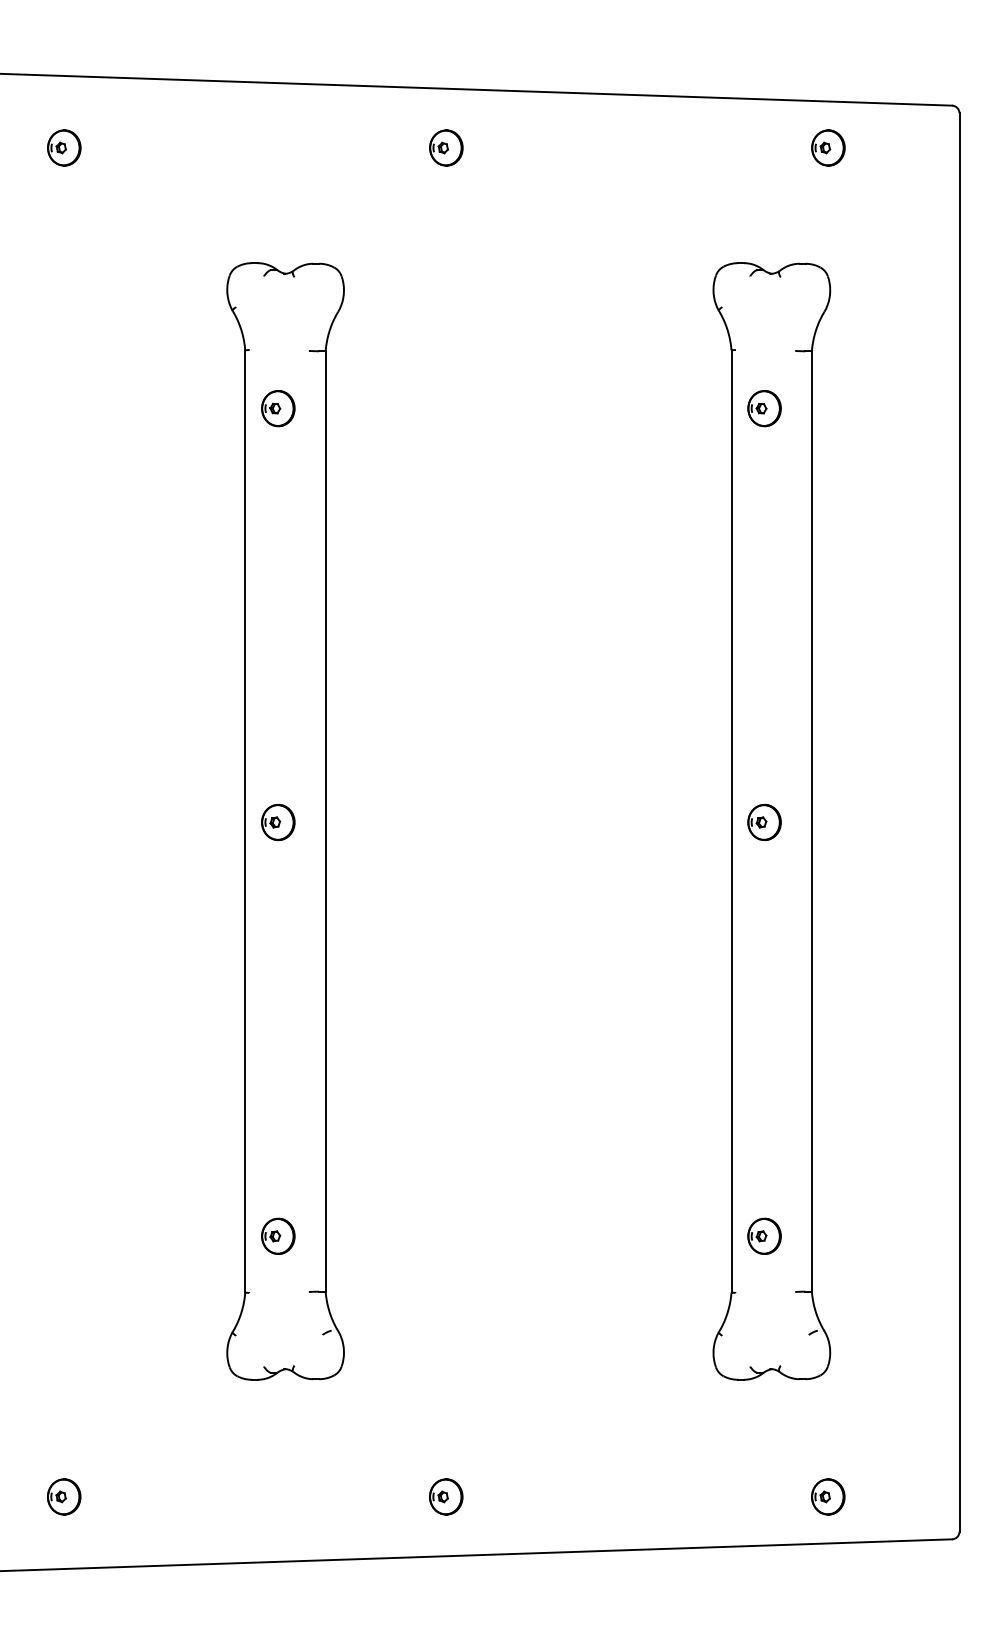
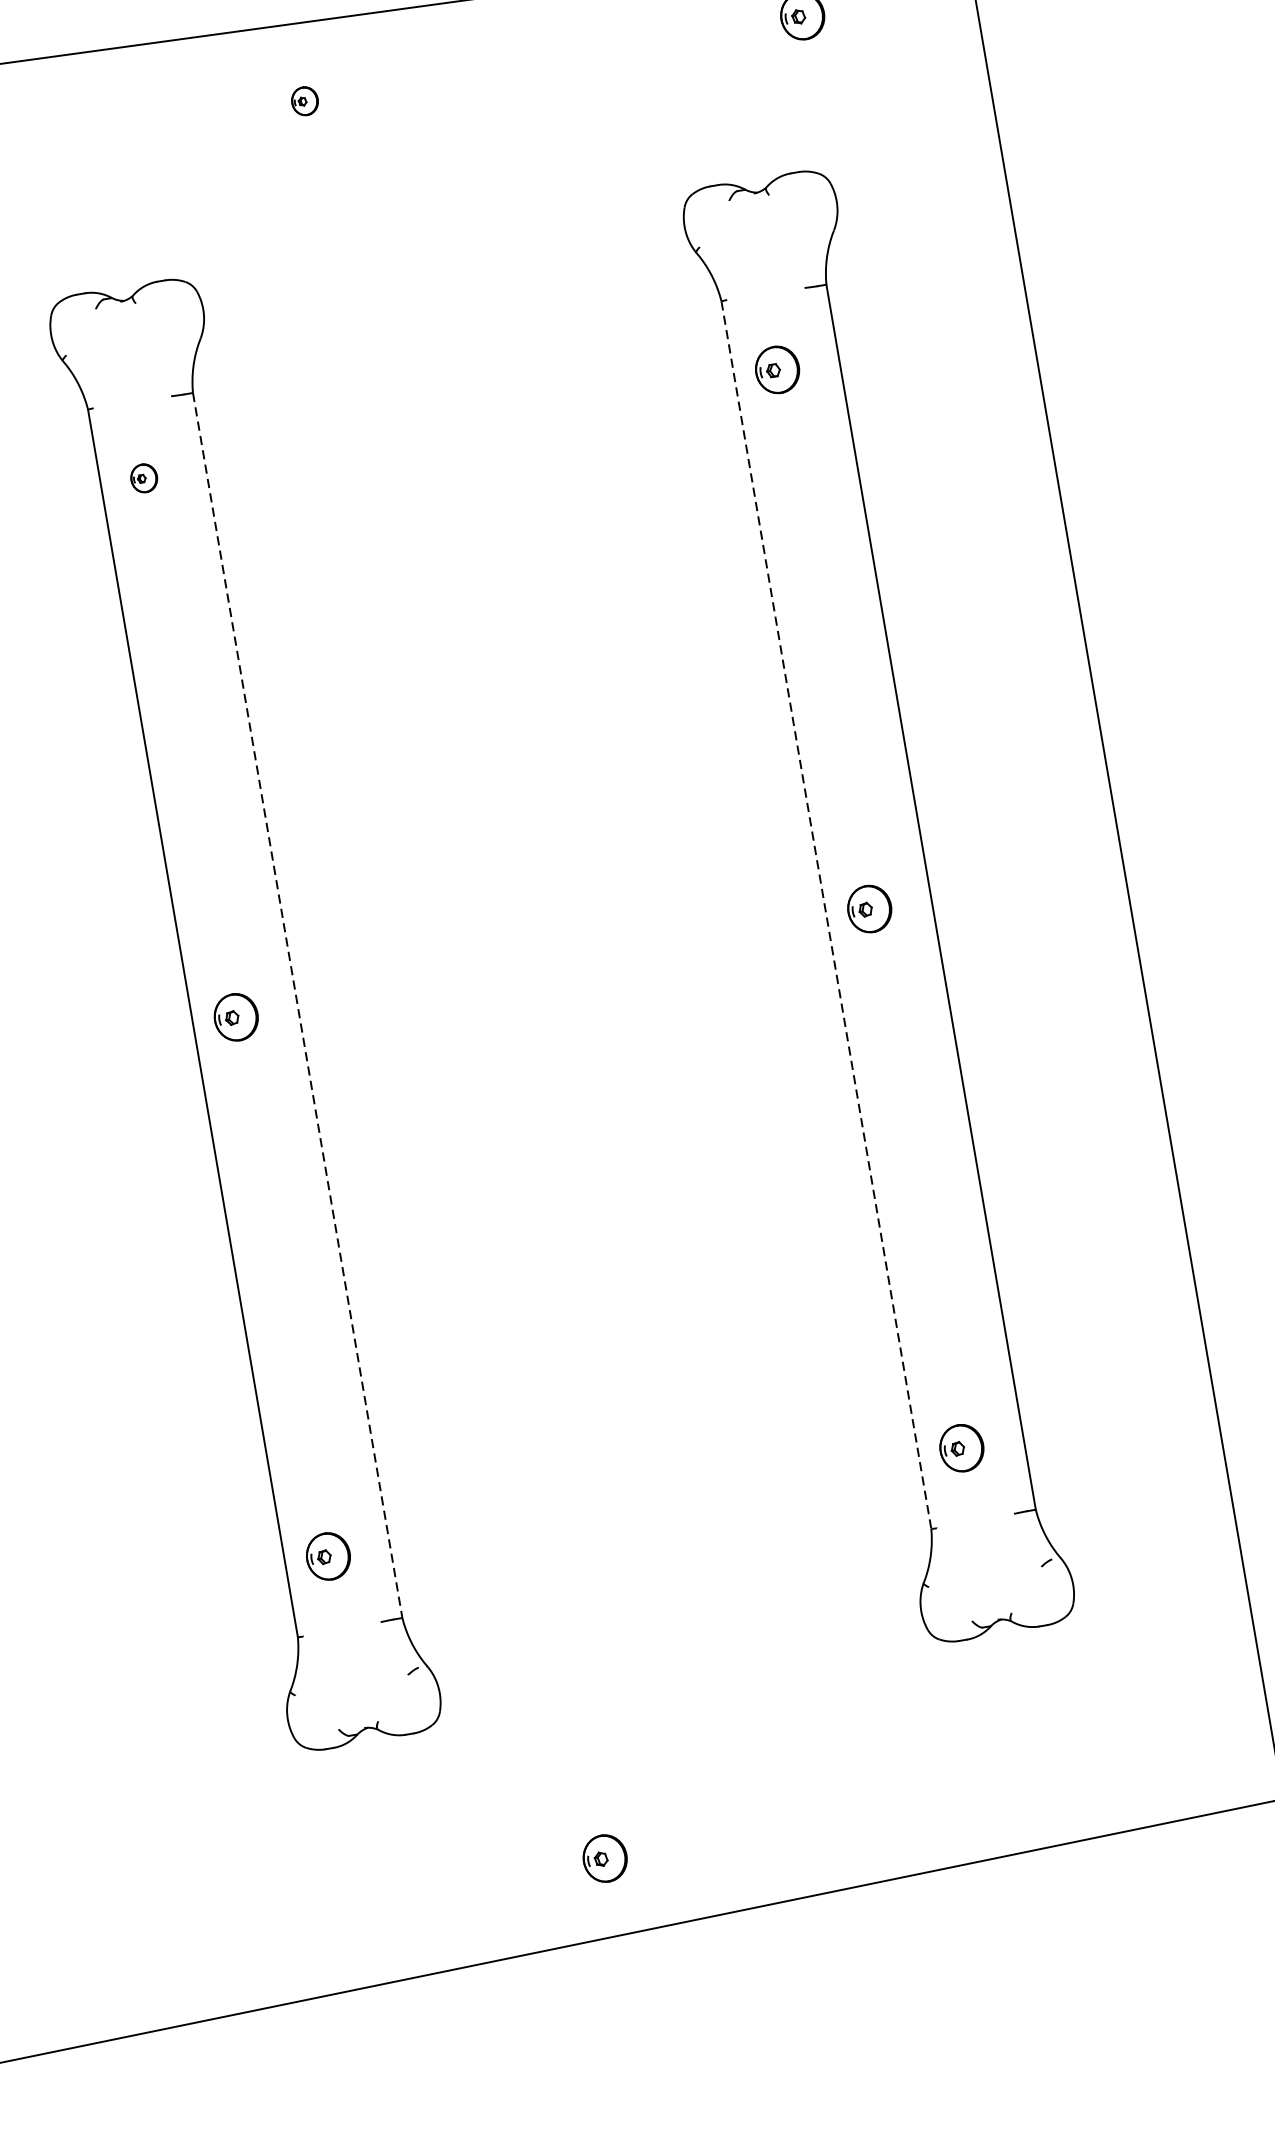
part: (446, 147) -> (305, 100), size x0.6
part: (278, 408) -> (144, 478), size x0.6
line: (325, 821) -> (297, 1005), solid -> dashed
line: (731, 821) -> (826, 915), solid -> dashed
part: (64, 1496) -> (107, 1943), removed
part: (828, 1496) -> (1103, 1772), removed

